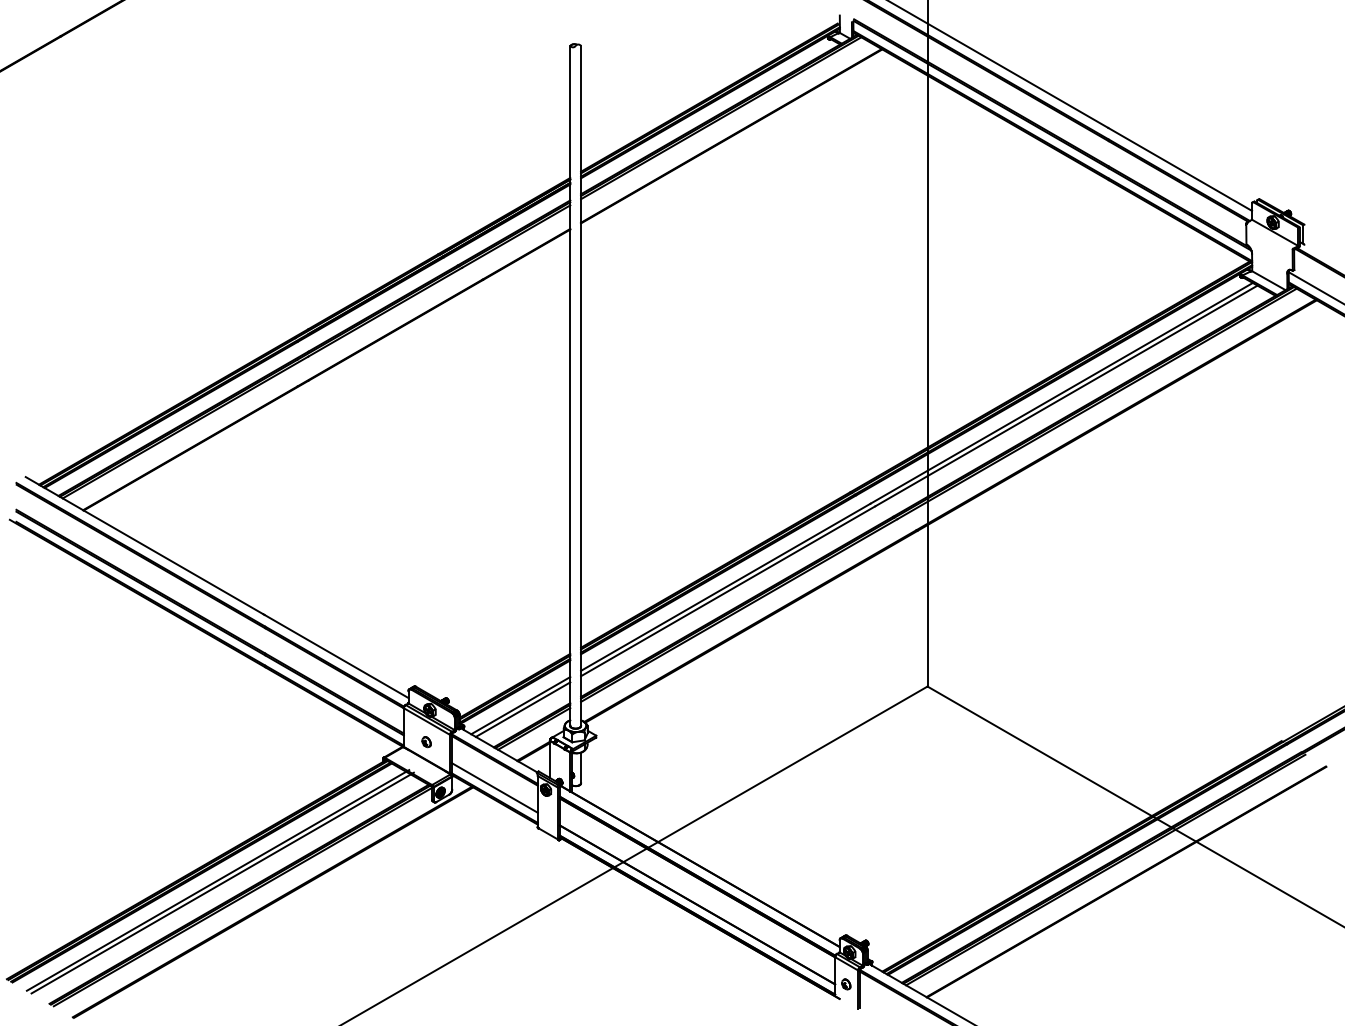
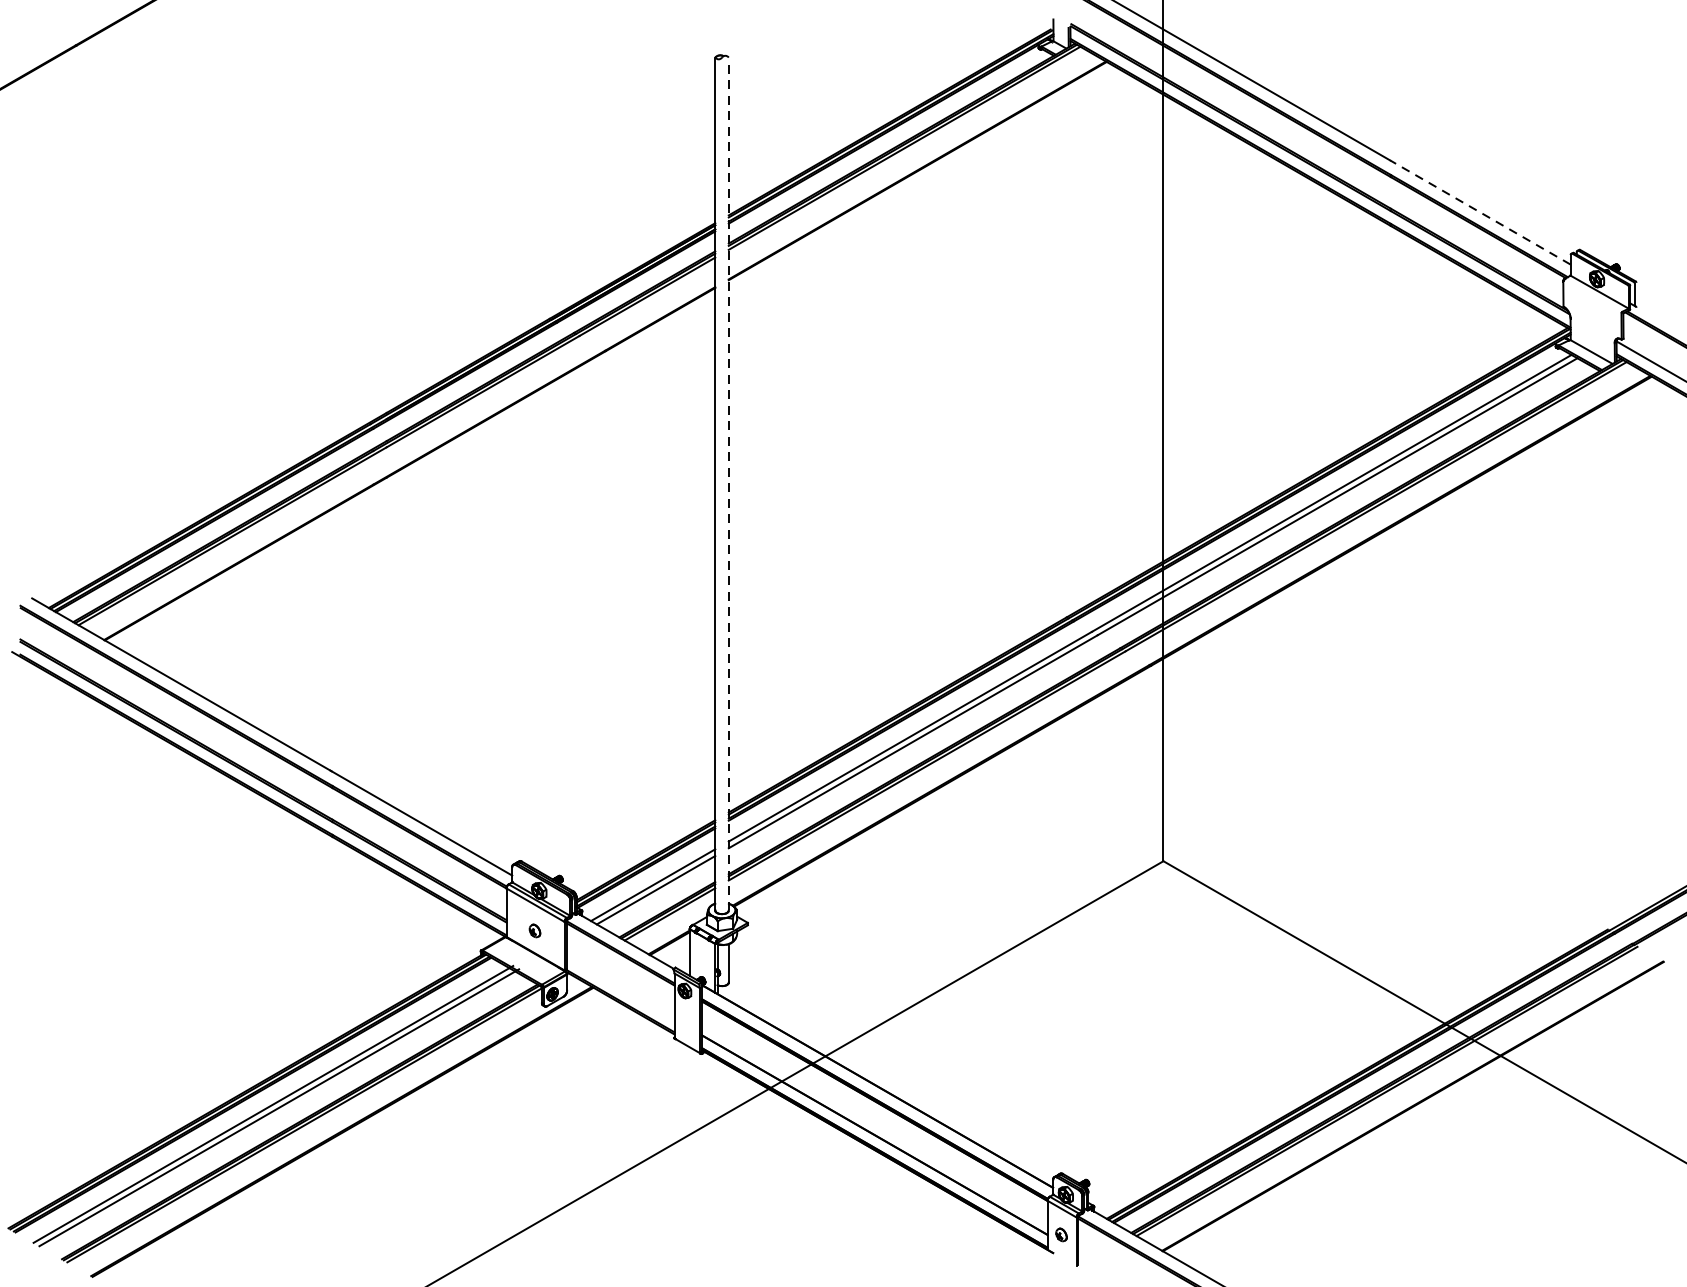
line: (1179, 169) -> (1479, 212), solid -> dashed
line: (581, 385) -> (729, 483), solid -> dashed
line: (494, 787) -> (620, 987), removed

